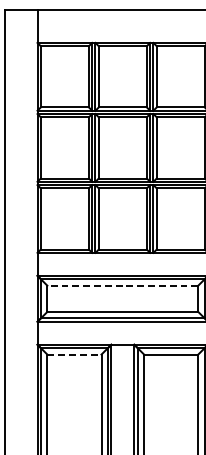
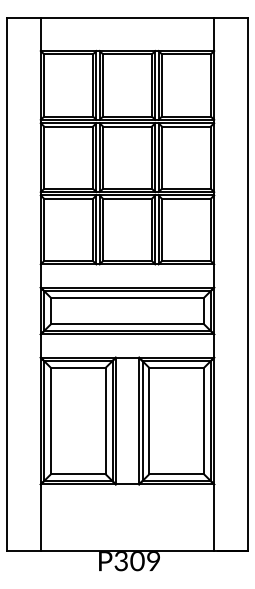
line: (122, 285) -> (127, 297), dashed -> solid
line: (74, 354) -> (78, 367), dashed -> solid

